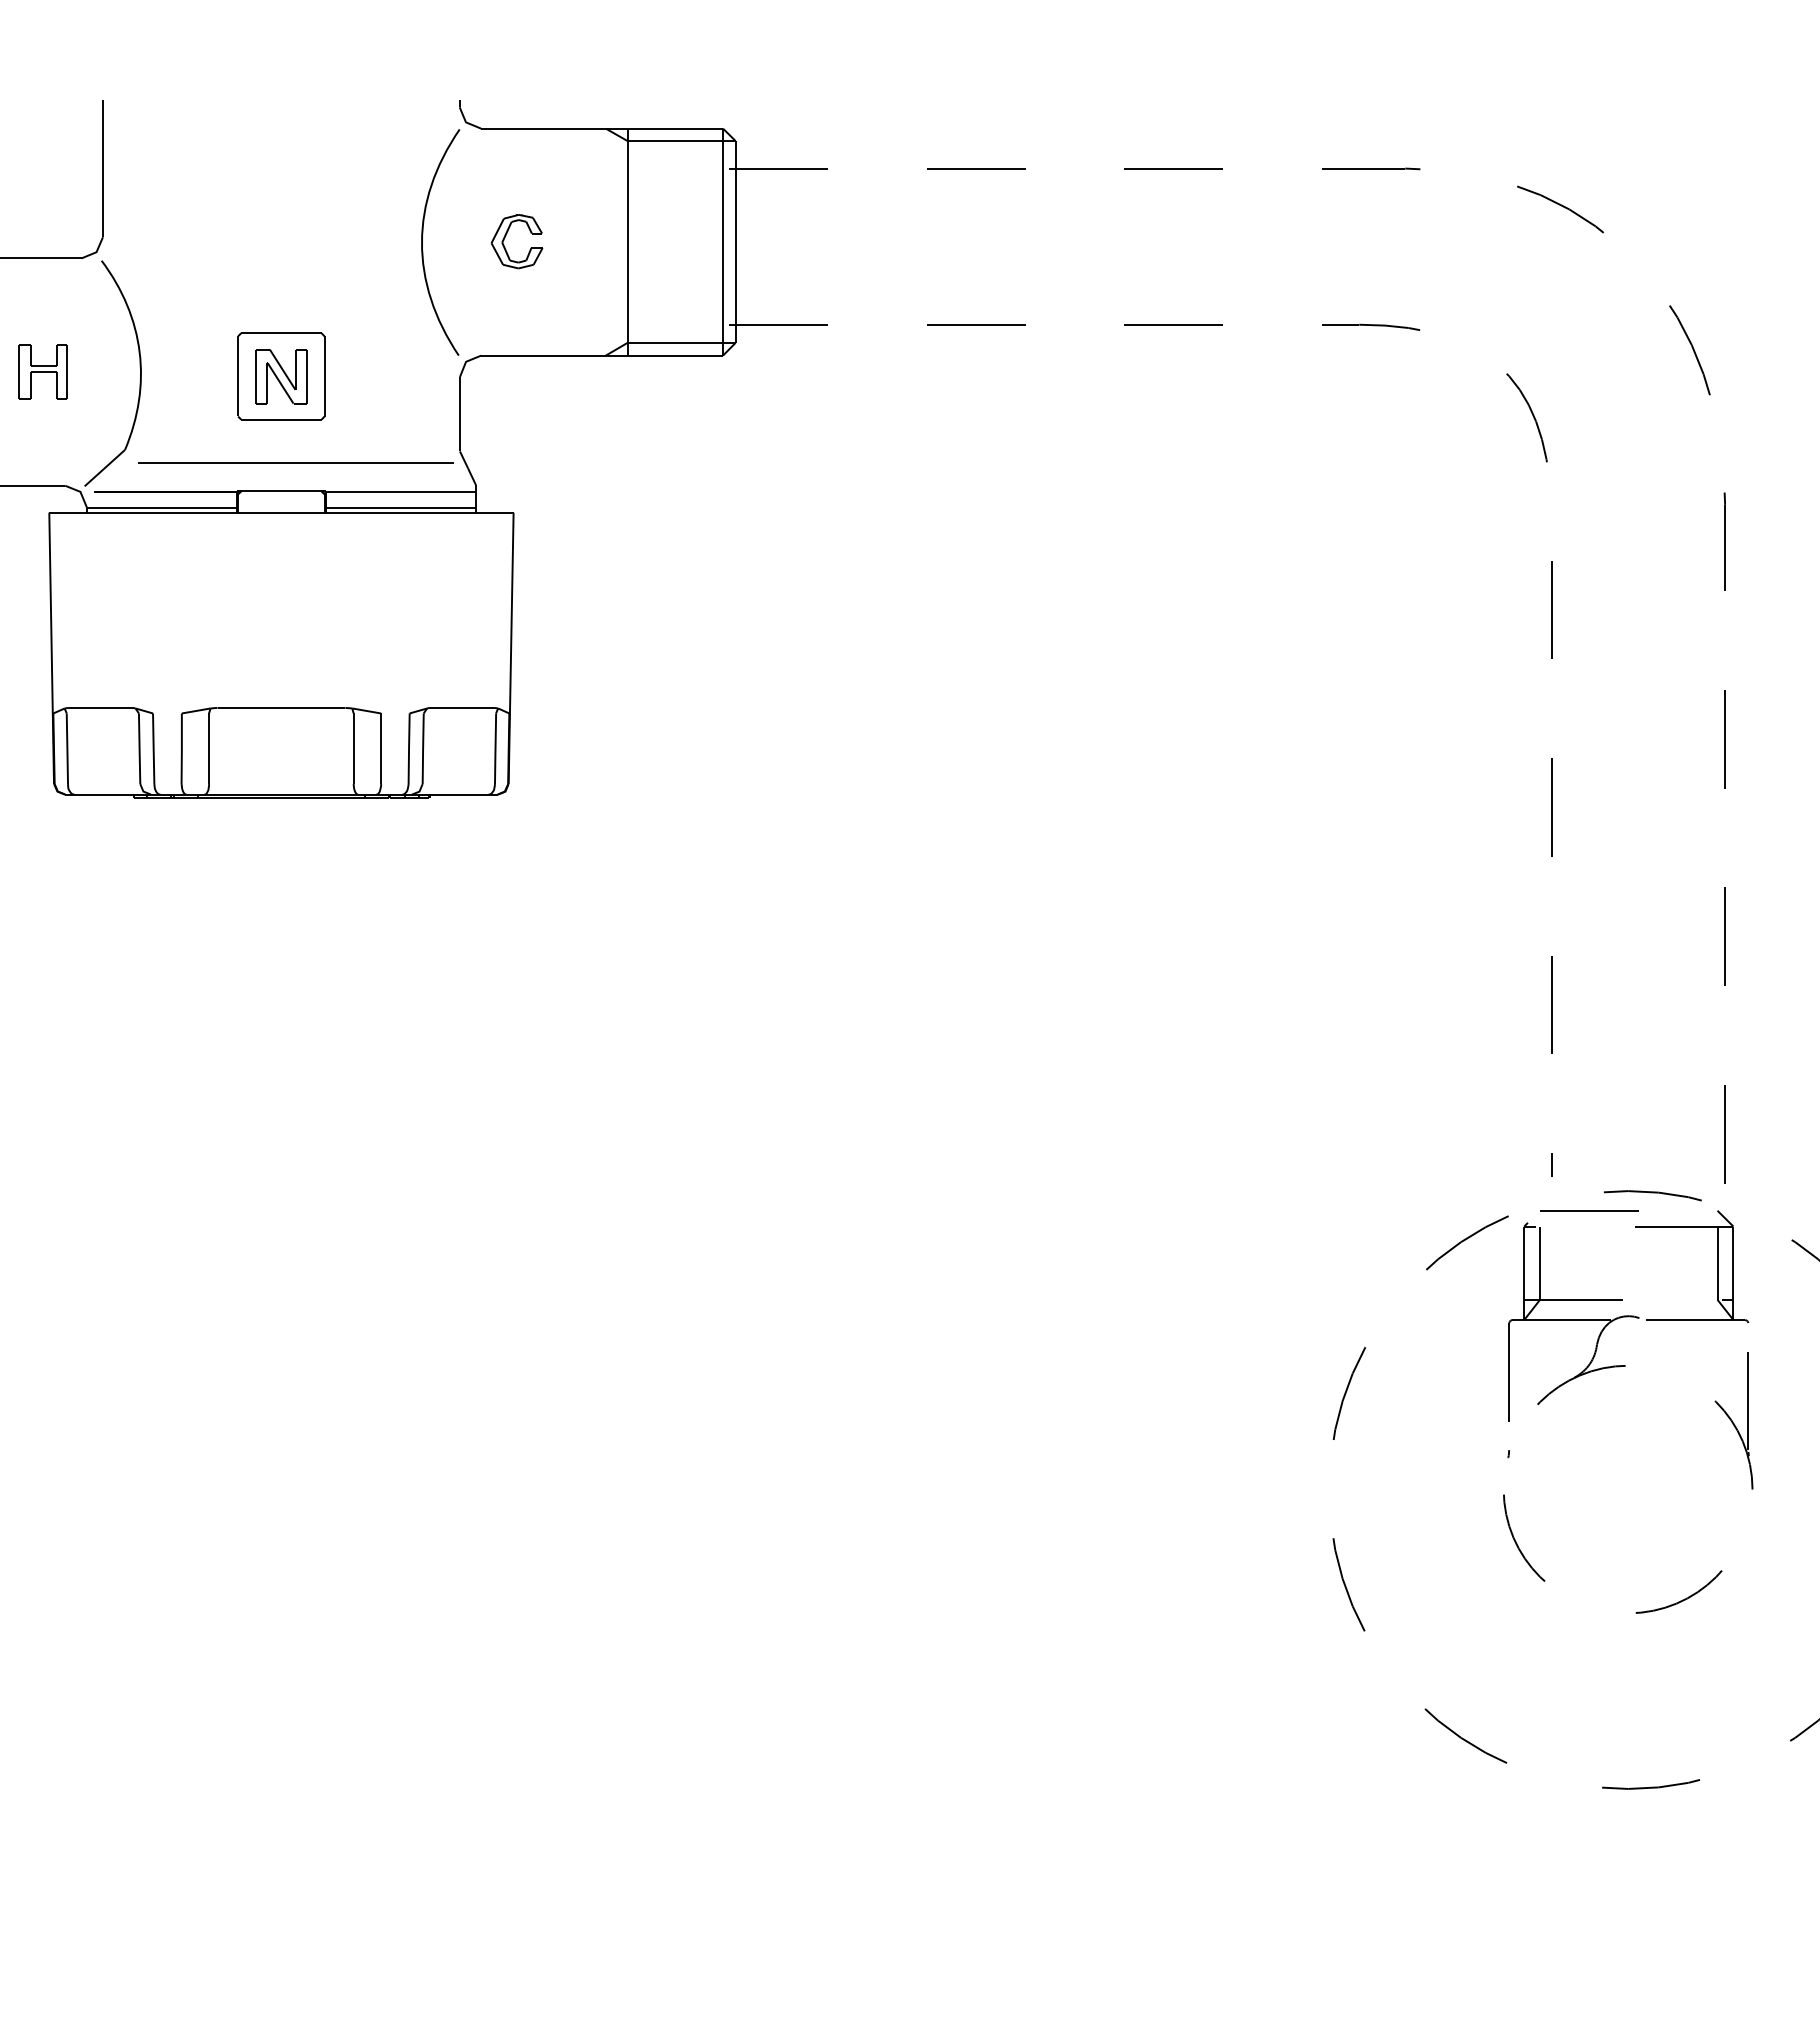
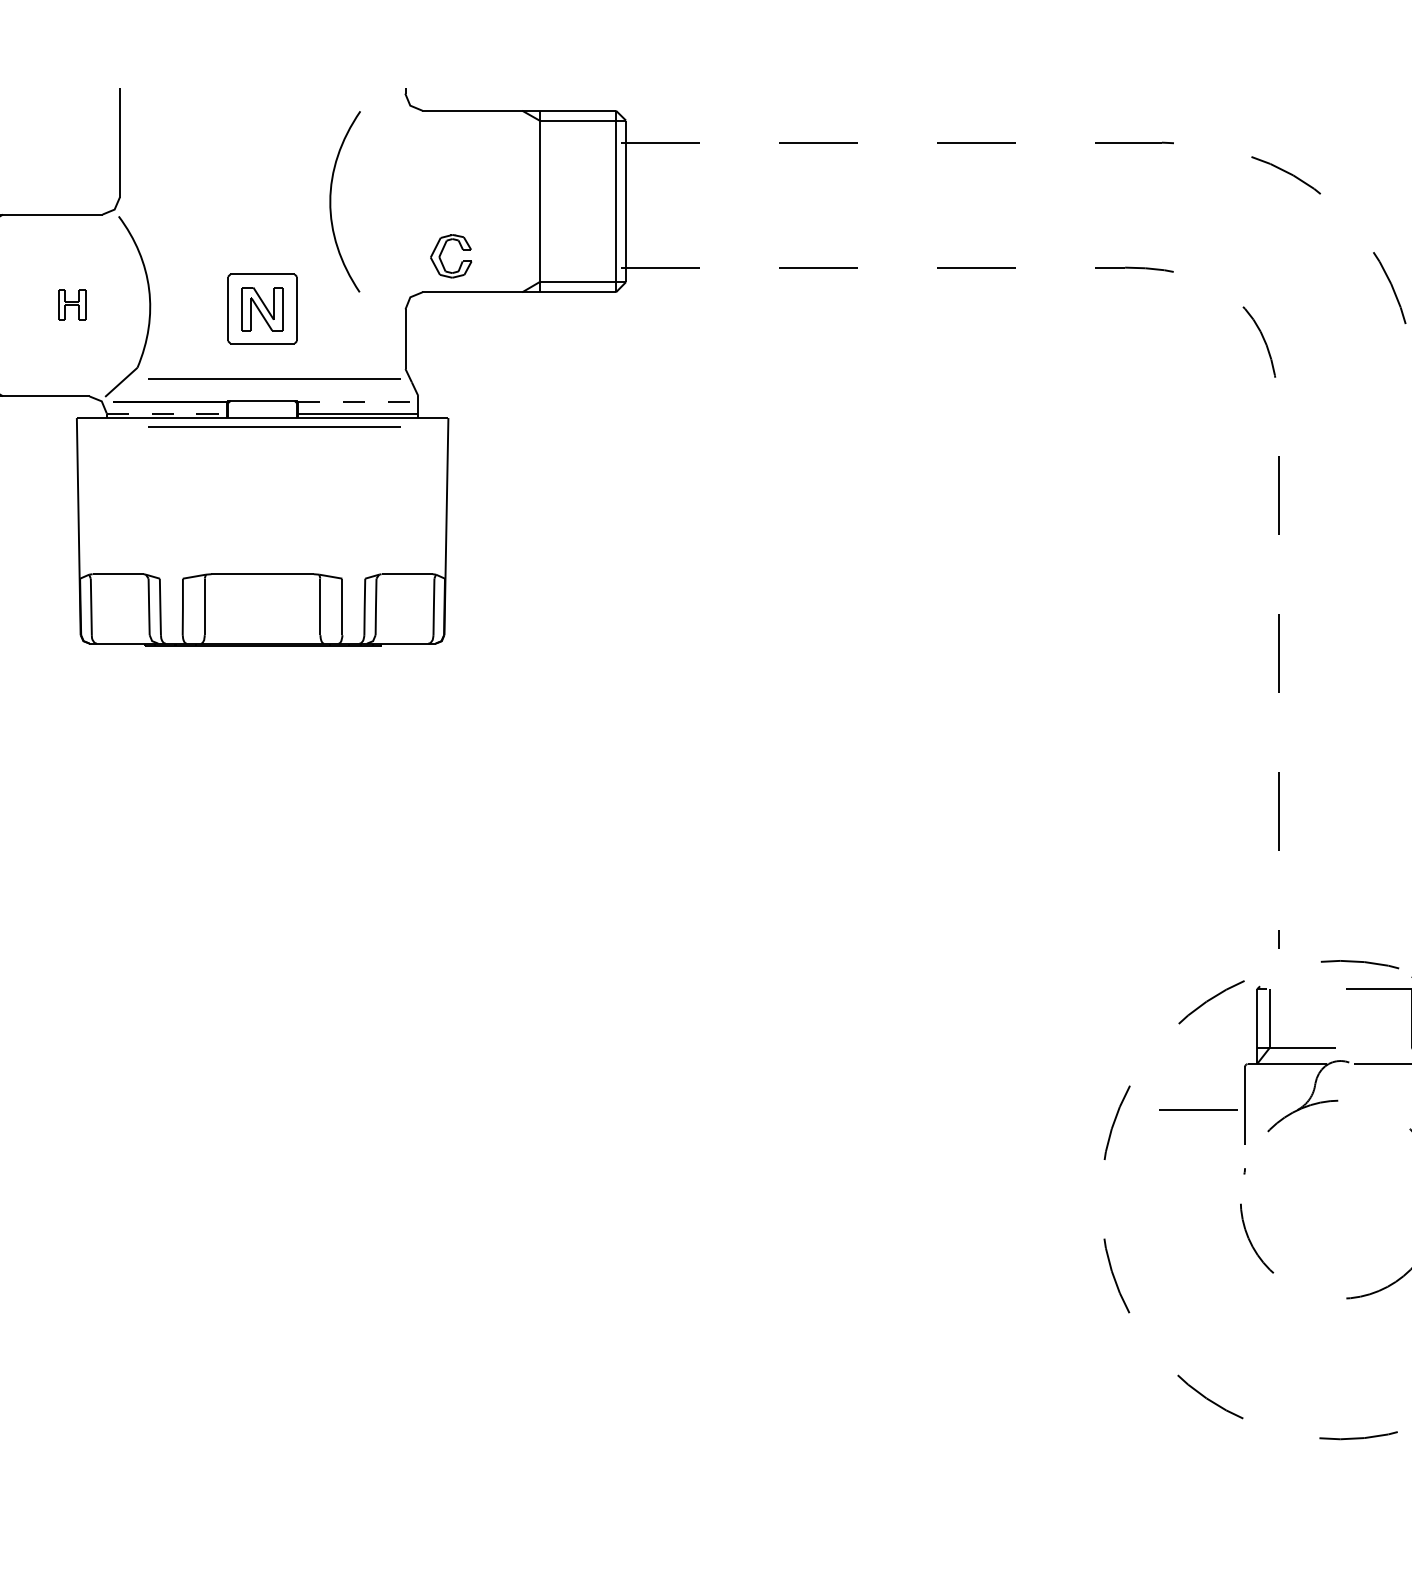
part: (505, 238) -> (441, 253), moved
curve: (422, 242) -> (330, 201), moved
part: (42, 371) -> (71, 305), size x0.7
line: (401, 492) -> (358, 401), solid -> dashed
line: (162, 507) -> (167, 413), solid -> dashed
line: (295, 522) -> (273, 425), added
line: (1589, 1210) -> (1198, 1110), moved

